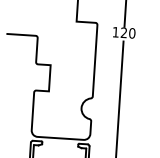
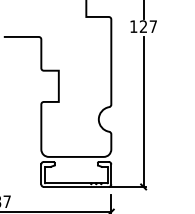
text: (132, 33) -> (153, 26), 120 -> 127

